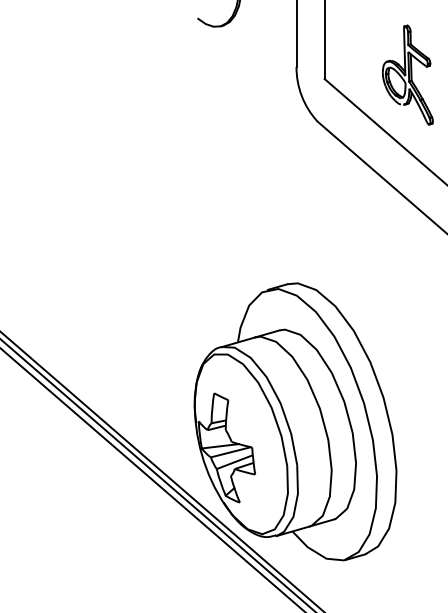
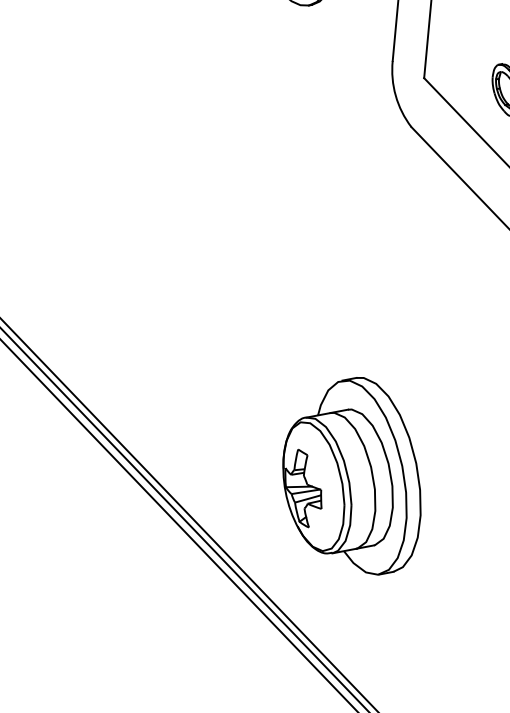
part: (295, 421) -> (353, 474), size x0.6

